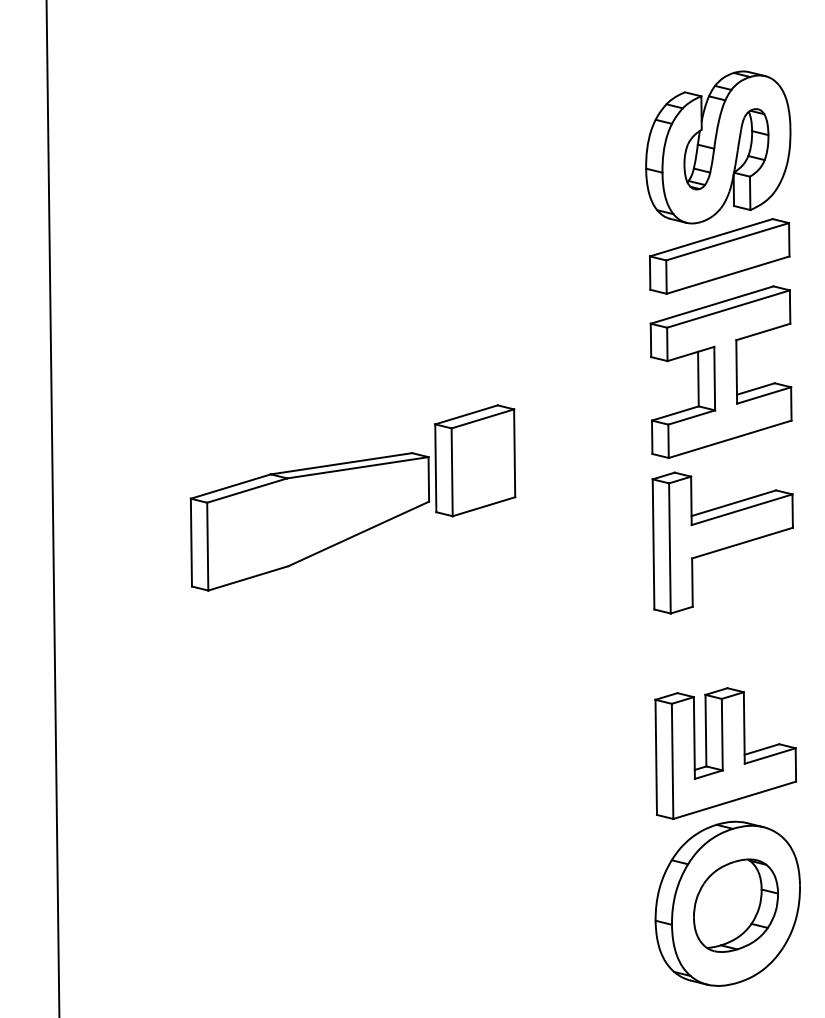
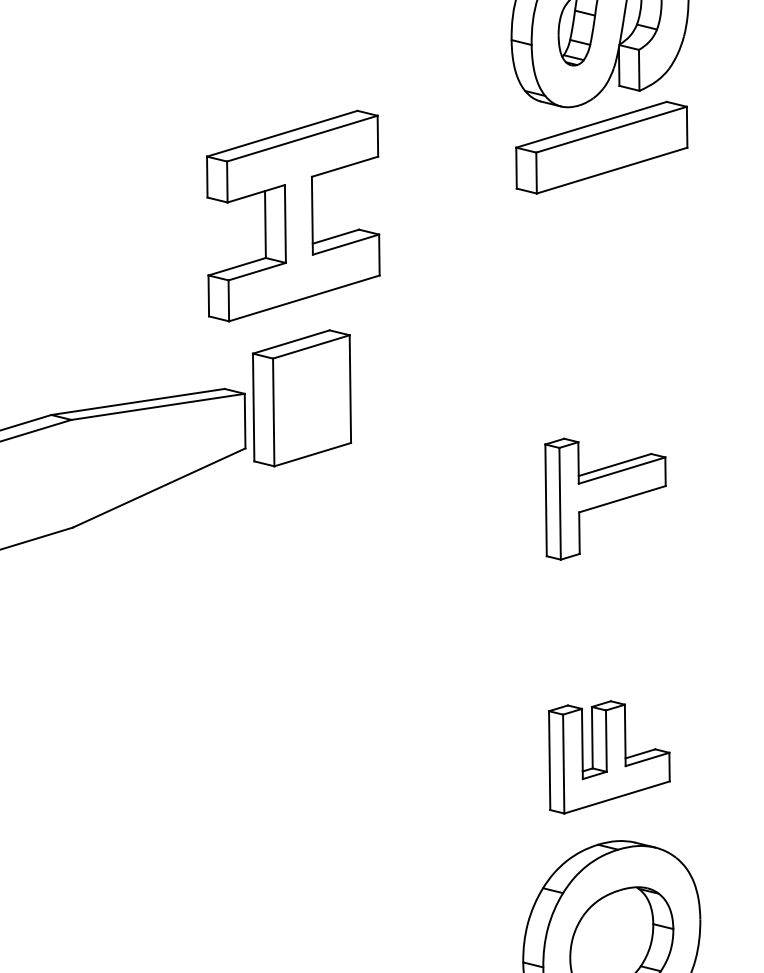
part: (720, 371) -> (292, 215), moved
part: (722, 542) -> (605, 498), size x0.7
part: (725, 753) -> (608, 757), size x0.7

